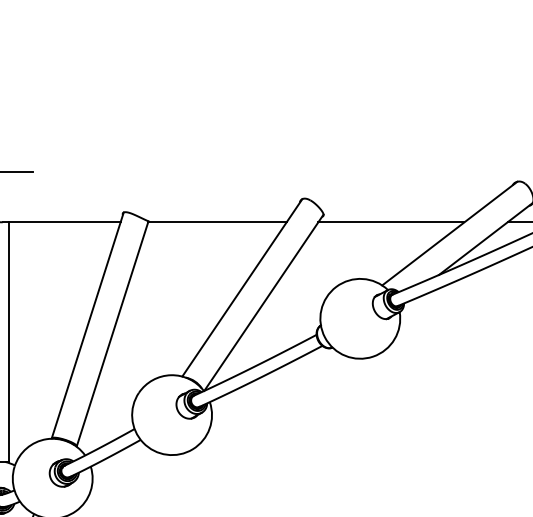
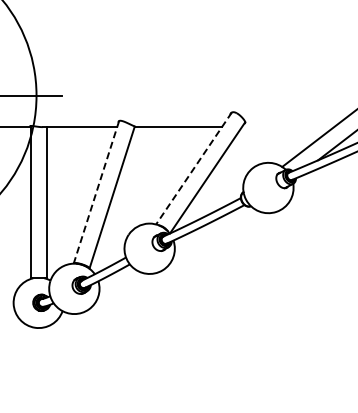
line: (390, 222) -> (287, 127), removed
line: (241, 287) -> (193, 168), solid -> dashed
line: (87, 325) -> (96, 192), solid -> dashed

